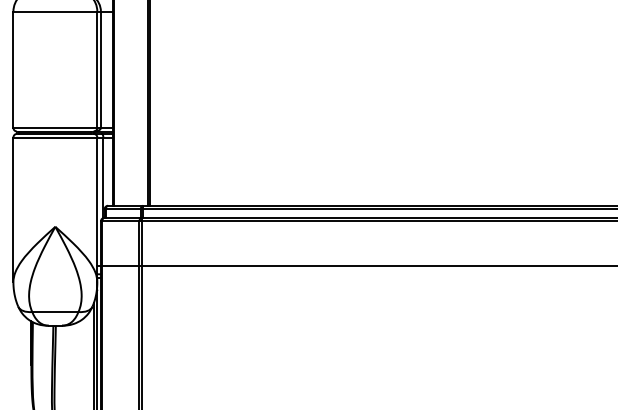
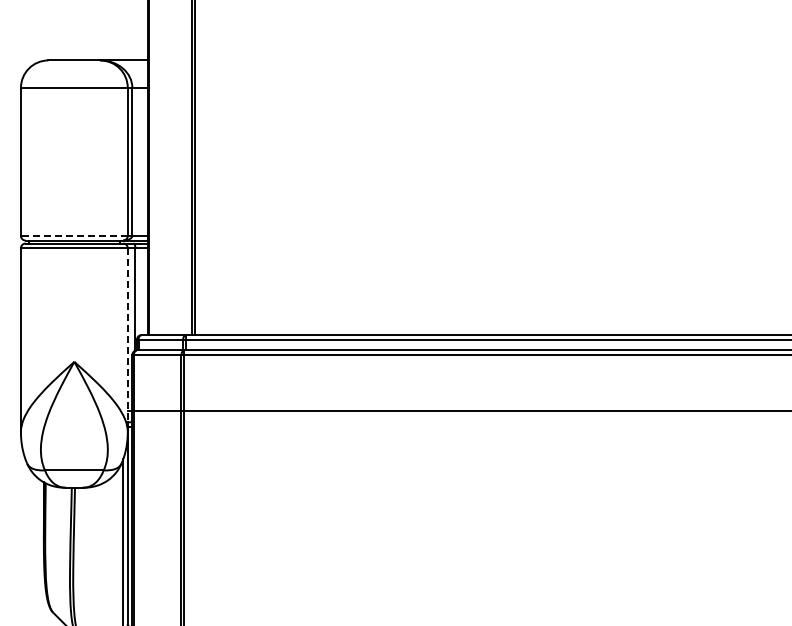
line: (54, 127) -> (73, 235), solid -> dashed
line: (97, 206) -> (127, 335), solid -> dashed

